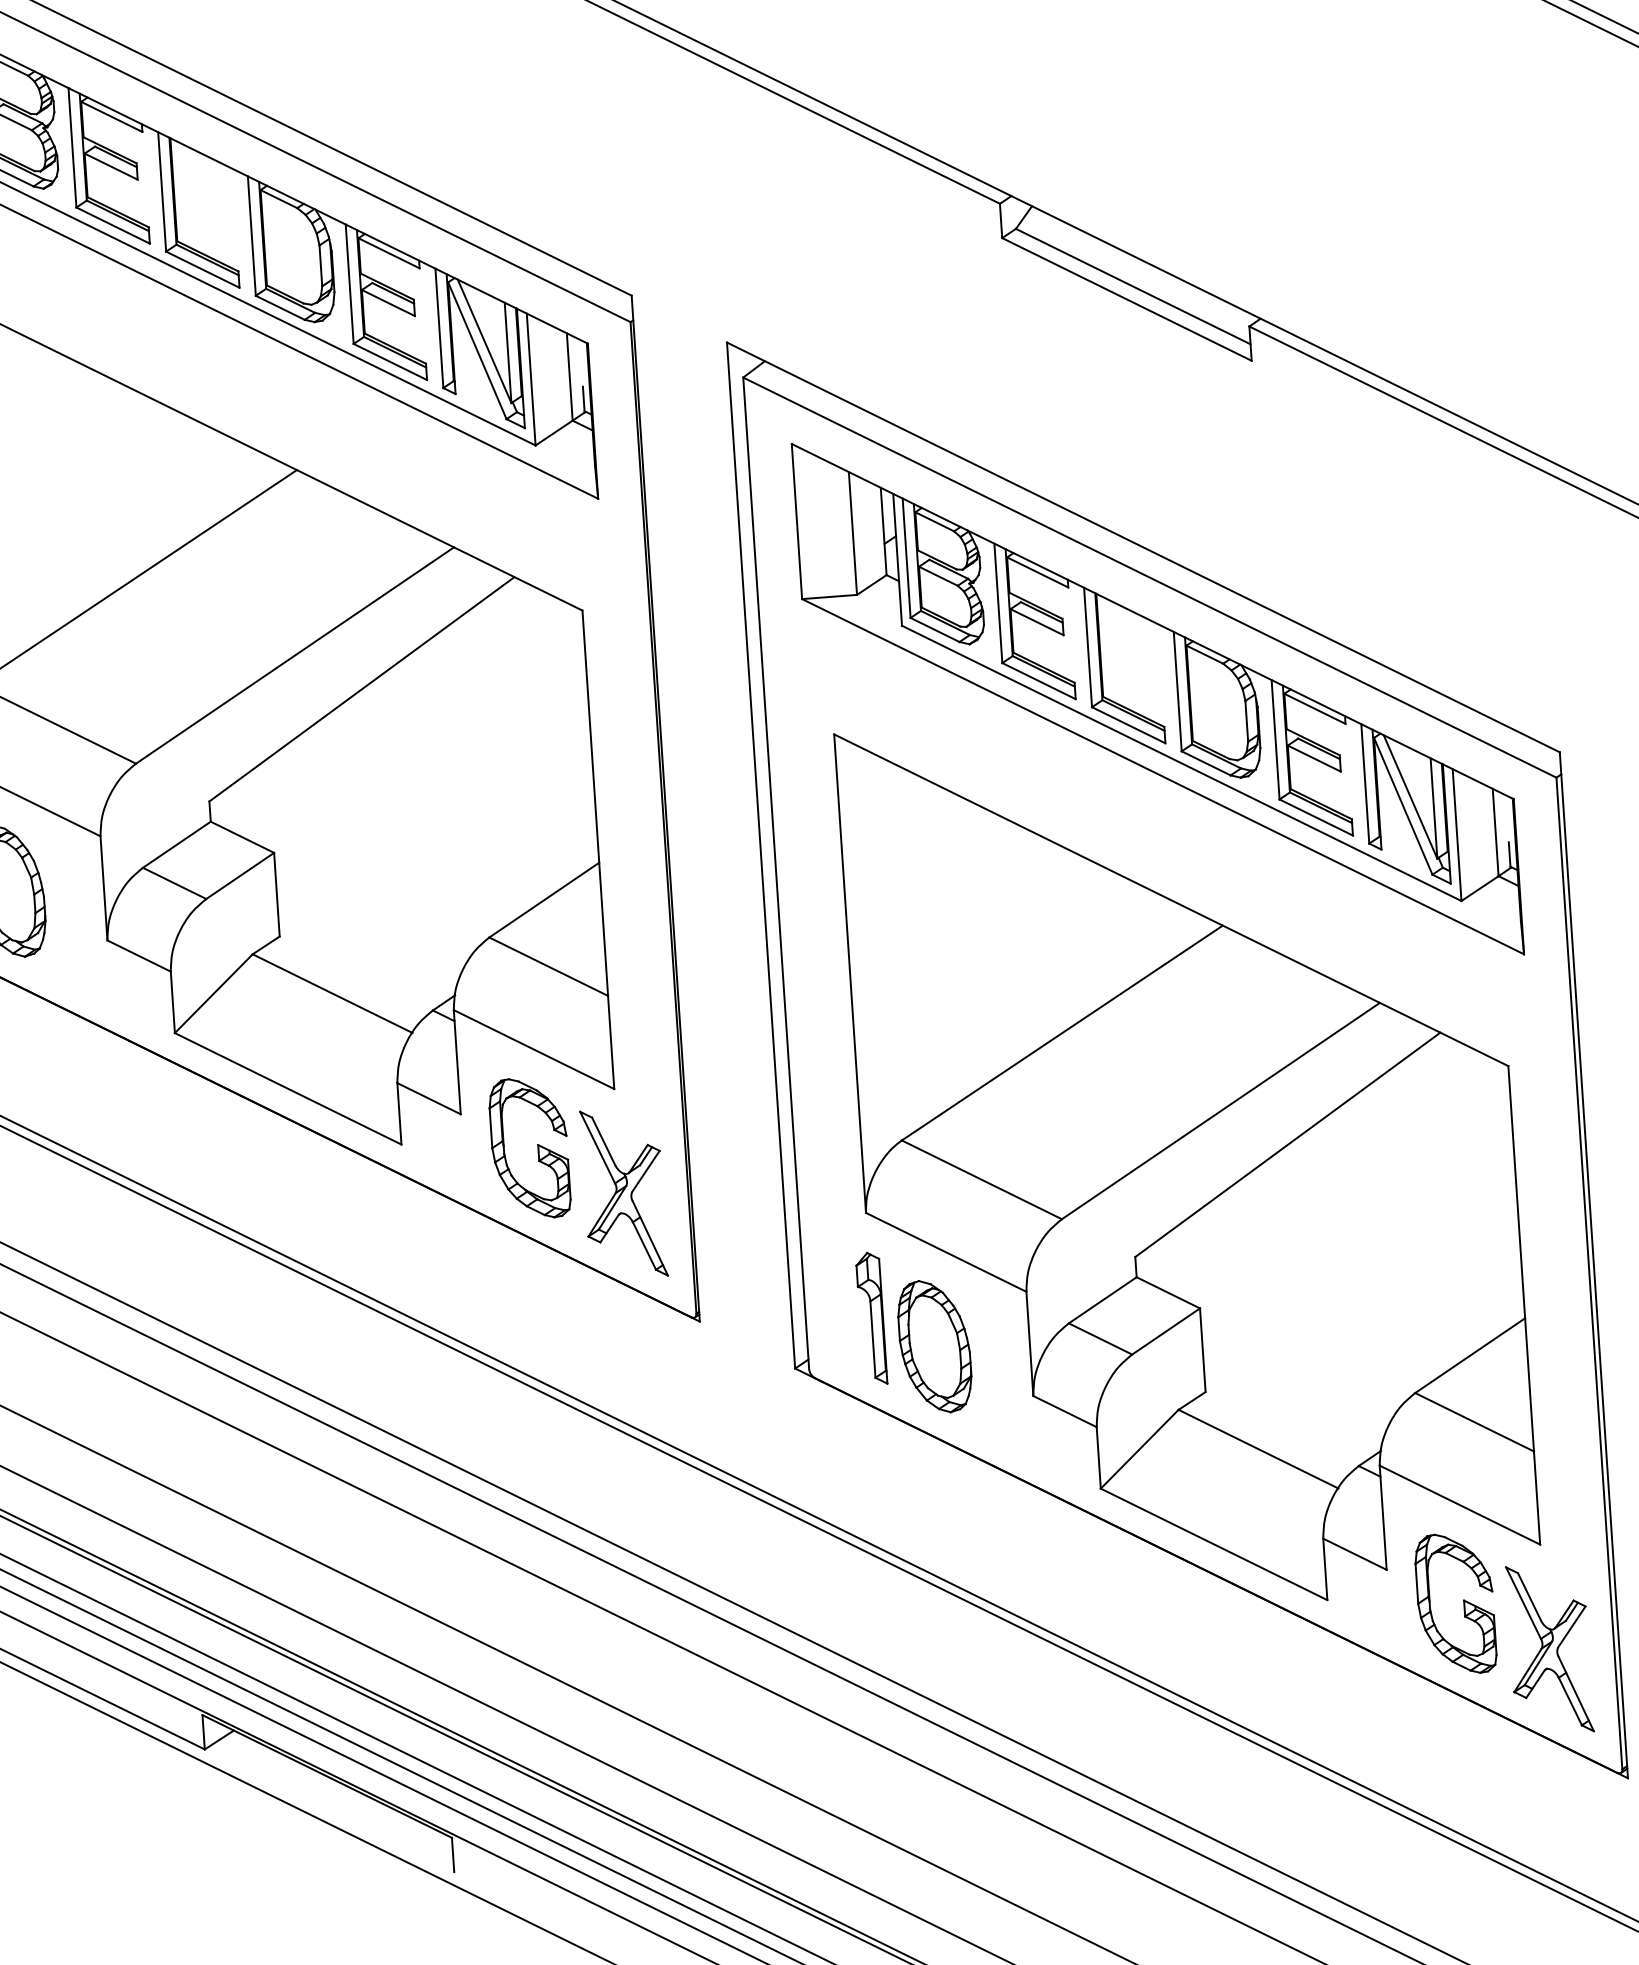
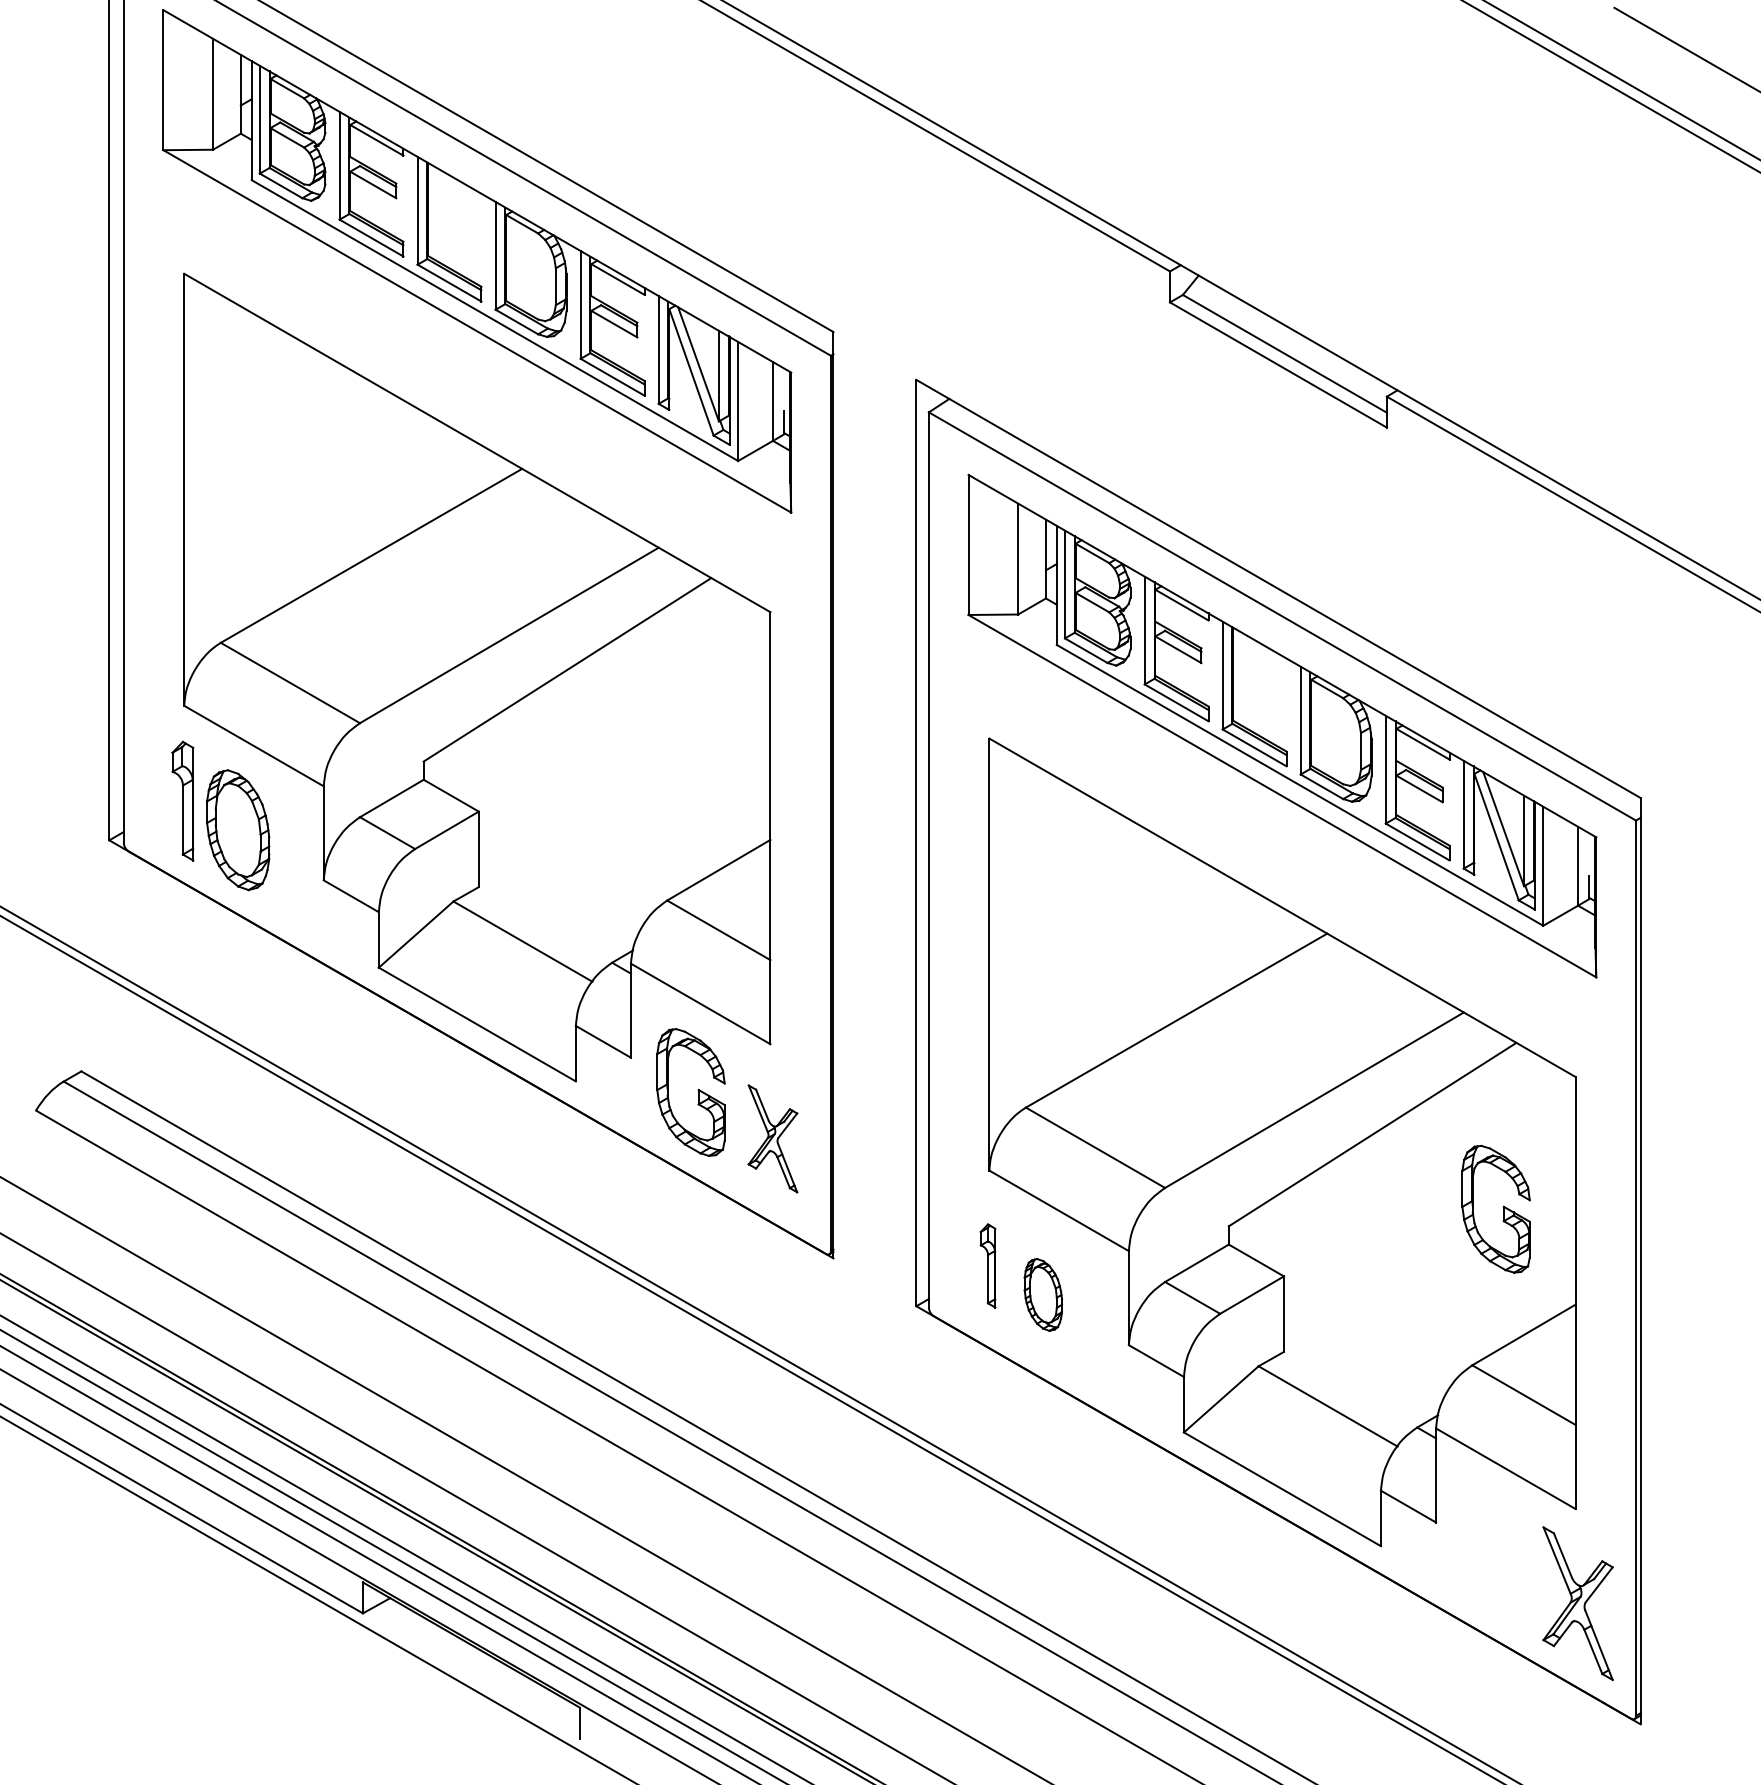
part: (623, 1193) -> (772, 1138), size x0.7
part: (870, 1318) -> (987, 1265), size x0.7
part: (935, 1346) -> (1043, 1294), size x0.6
part: (1463, 1603) -> (1503, 1209), moved

